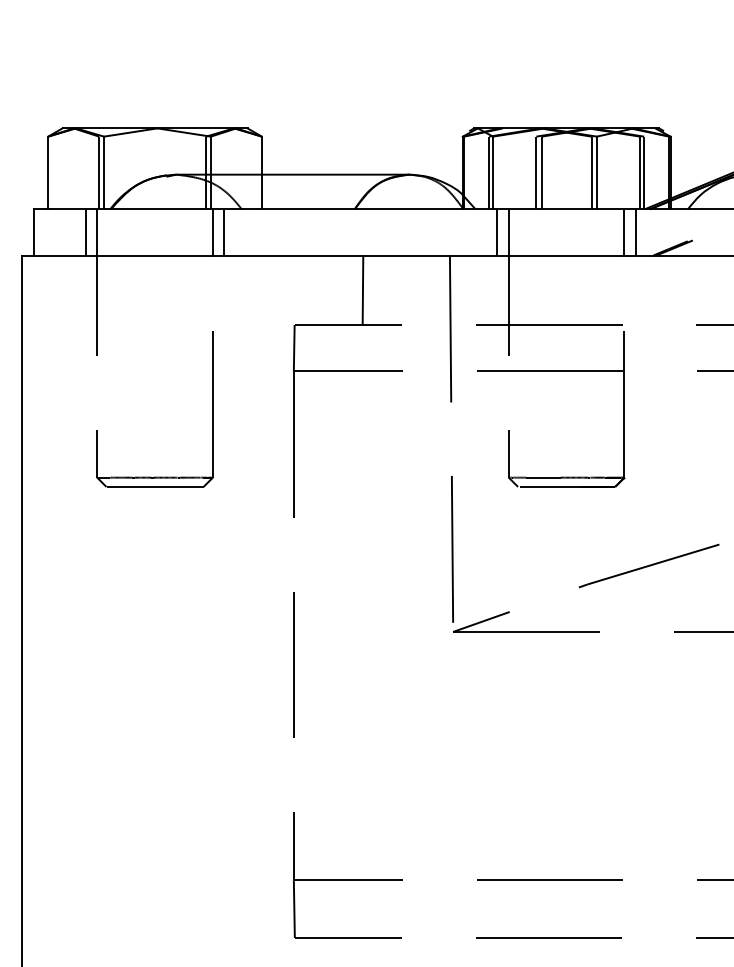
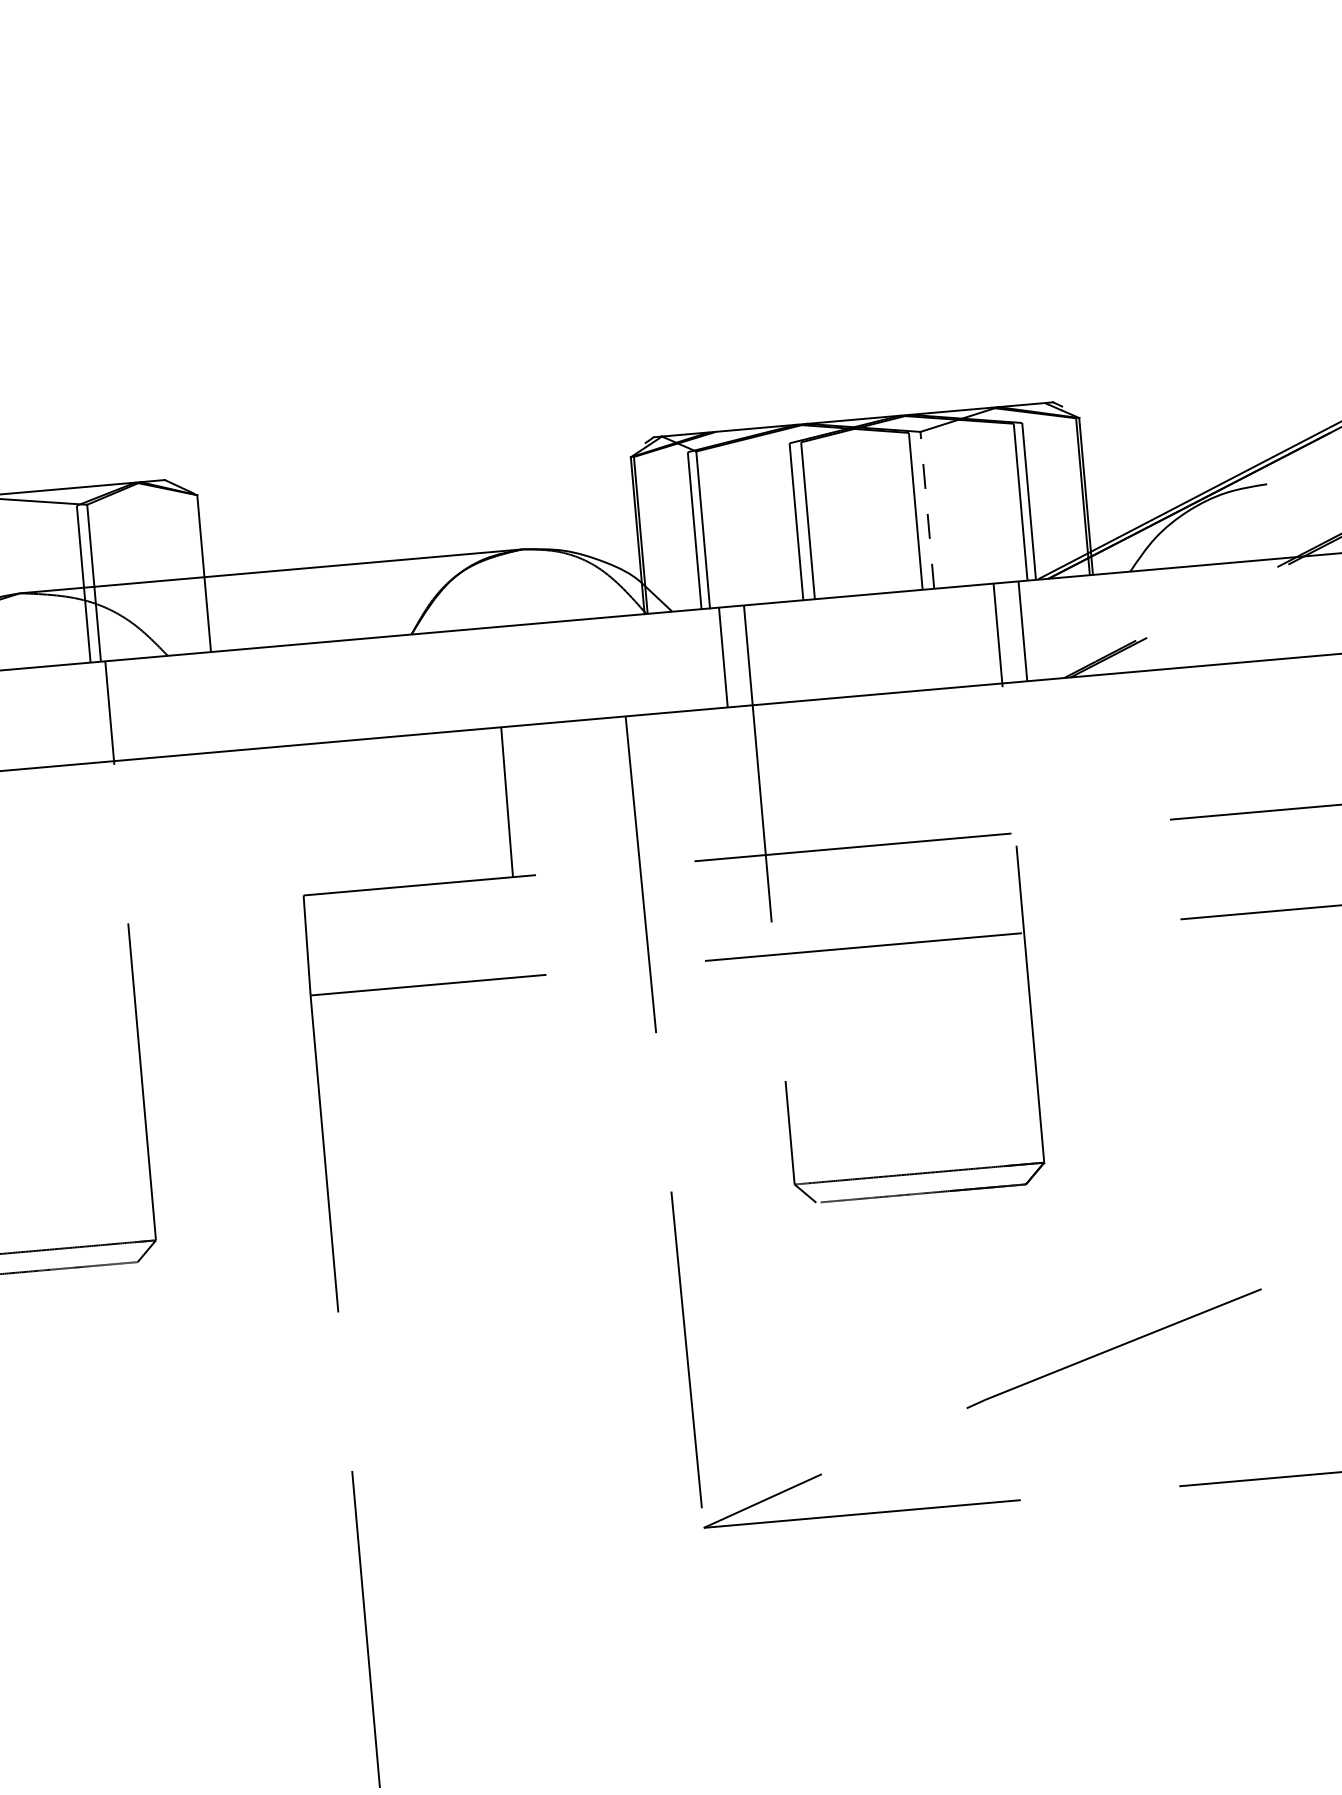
line: (596, 172) -> (926, 509), solid -> dashed
line: (224, 232) -> (134, 709), removed
line: (362, 290) -> (506, 802), moved

